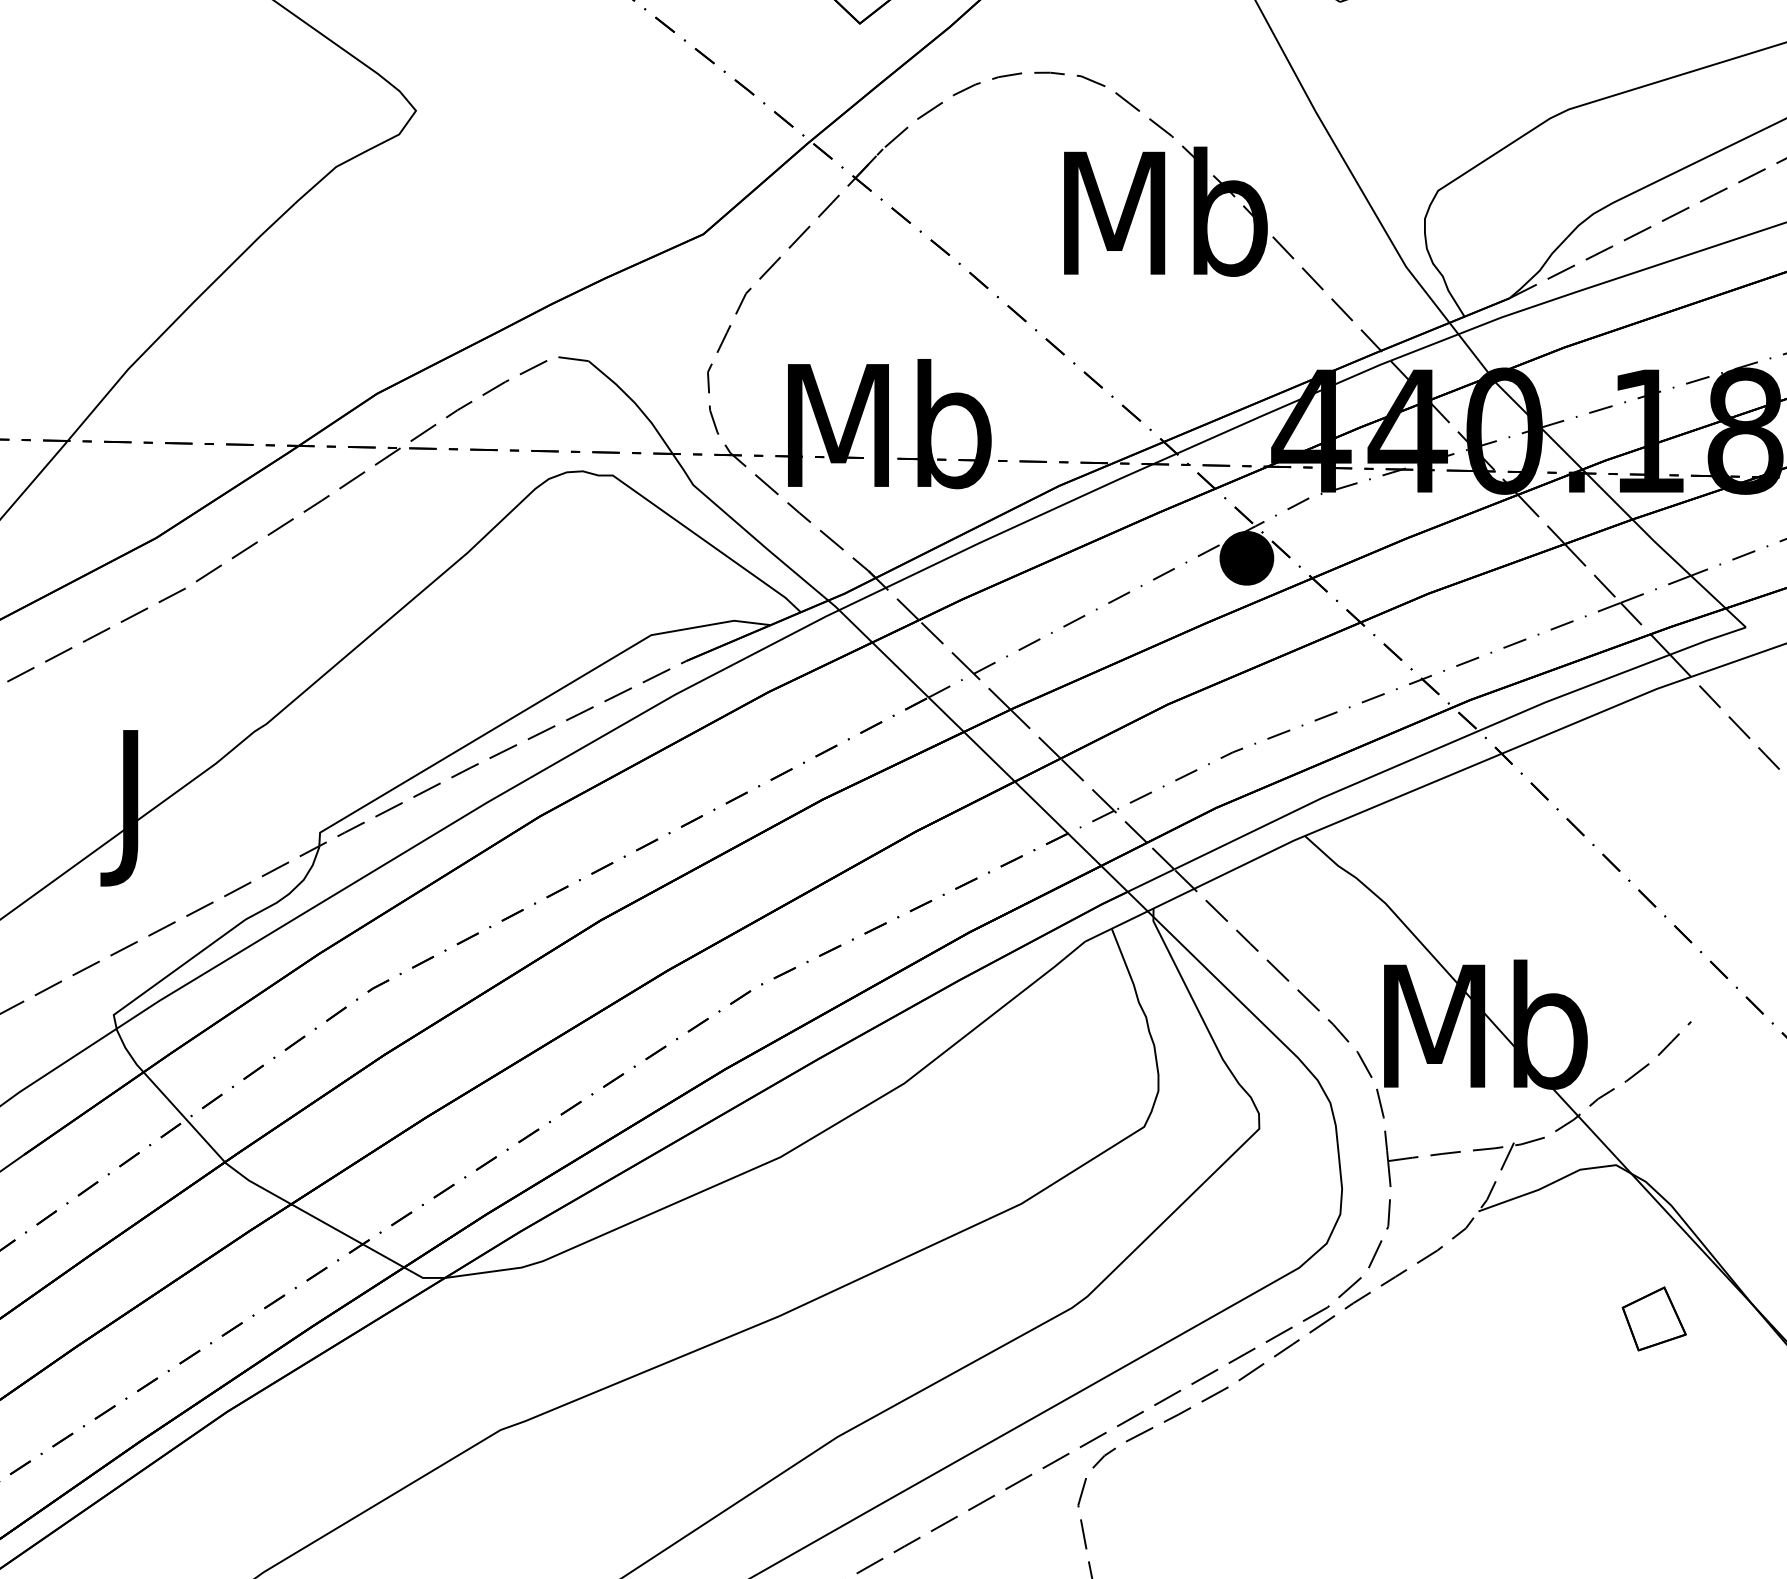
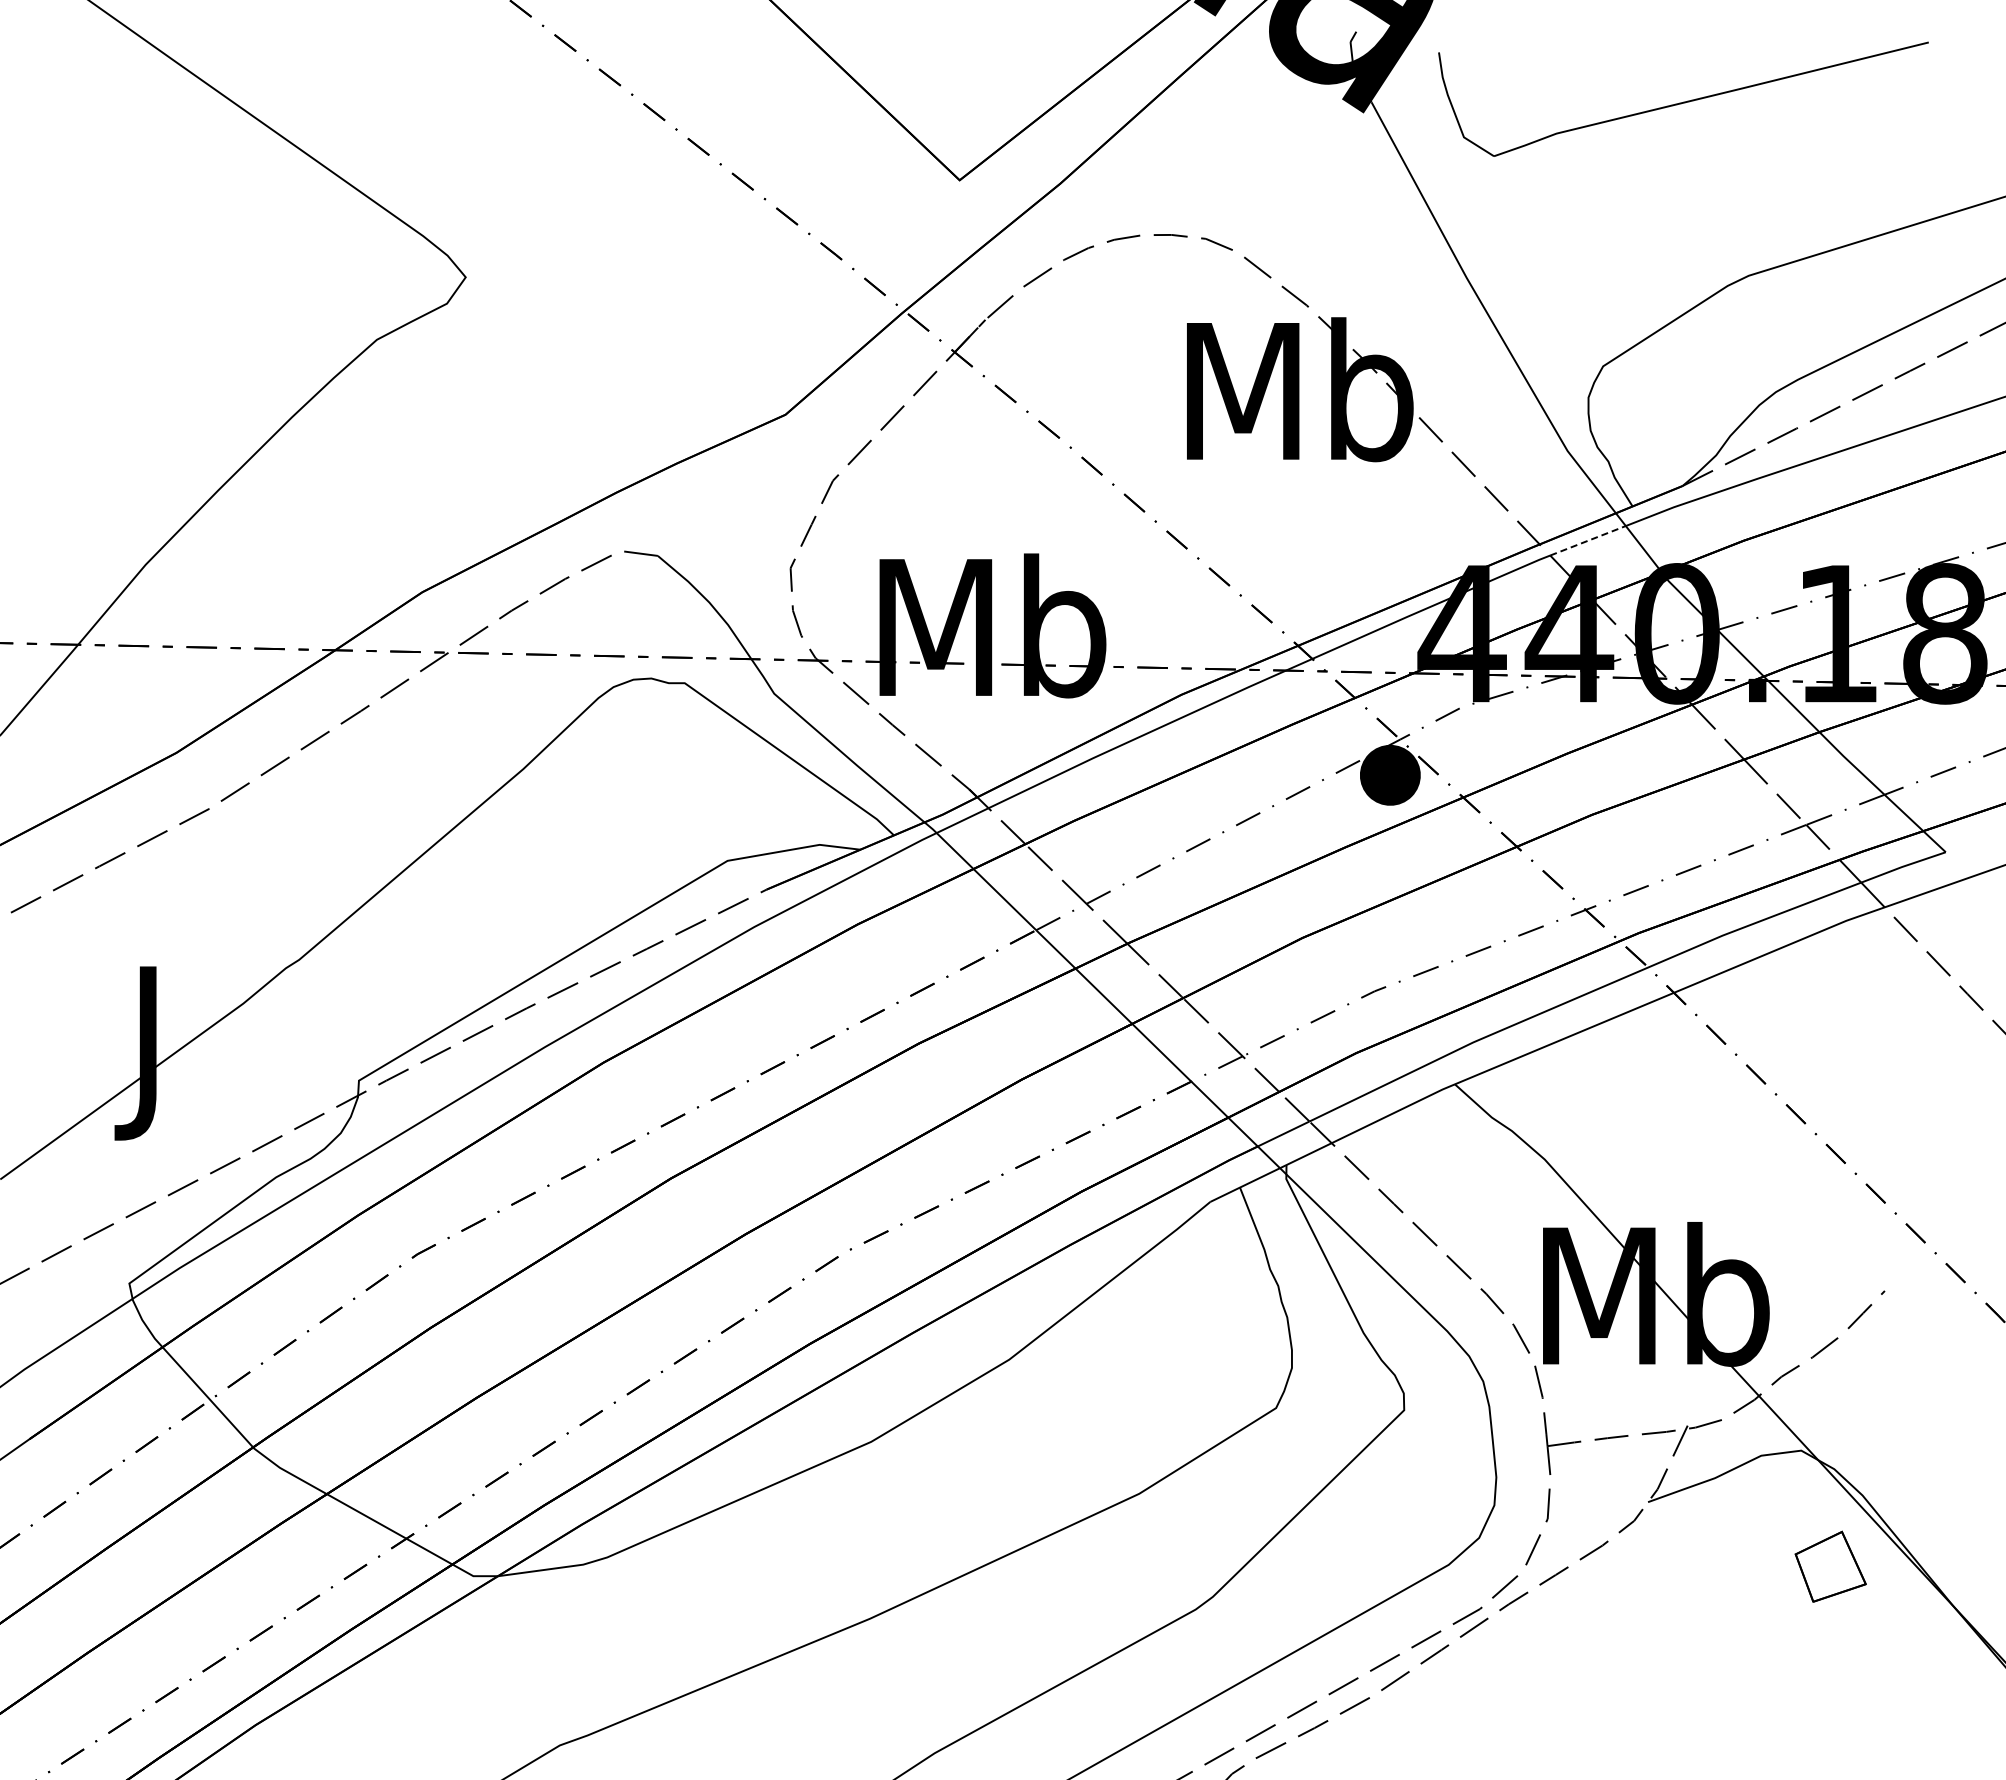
line: (1424, 347) -> (1588, 540), solid -> dashed
part: (1654, 1318) -> (1830, 1566), moved

